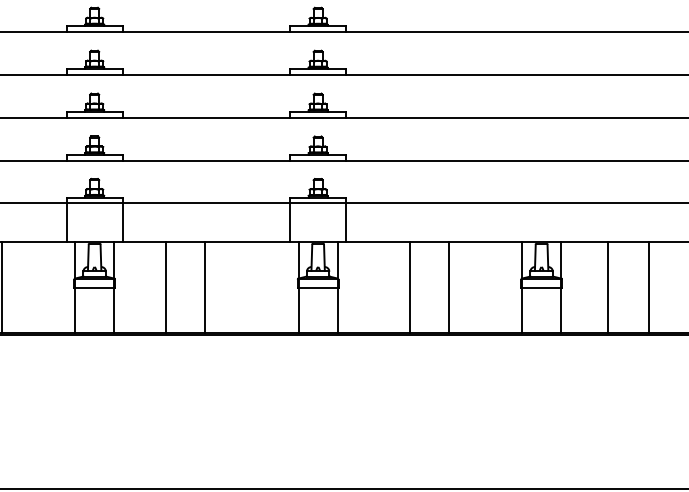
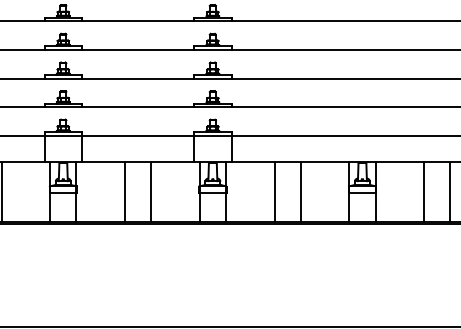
line: (166, 286) -> (125, 191), moved
line: (205, 286) -> (151, 191), moved
line: (608, 286) -> (424, 191), moved
line: (649, 286) -> (450, 191), moved

